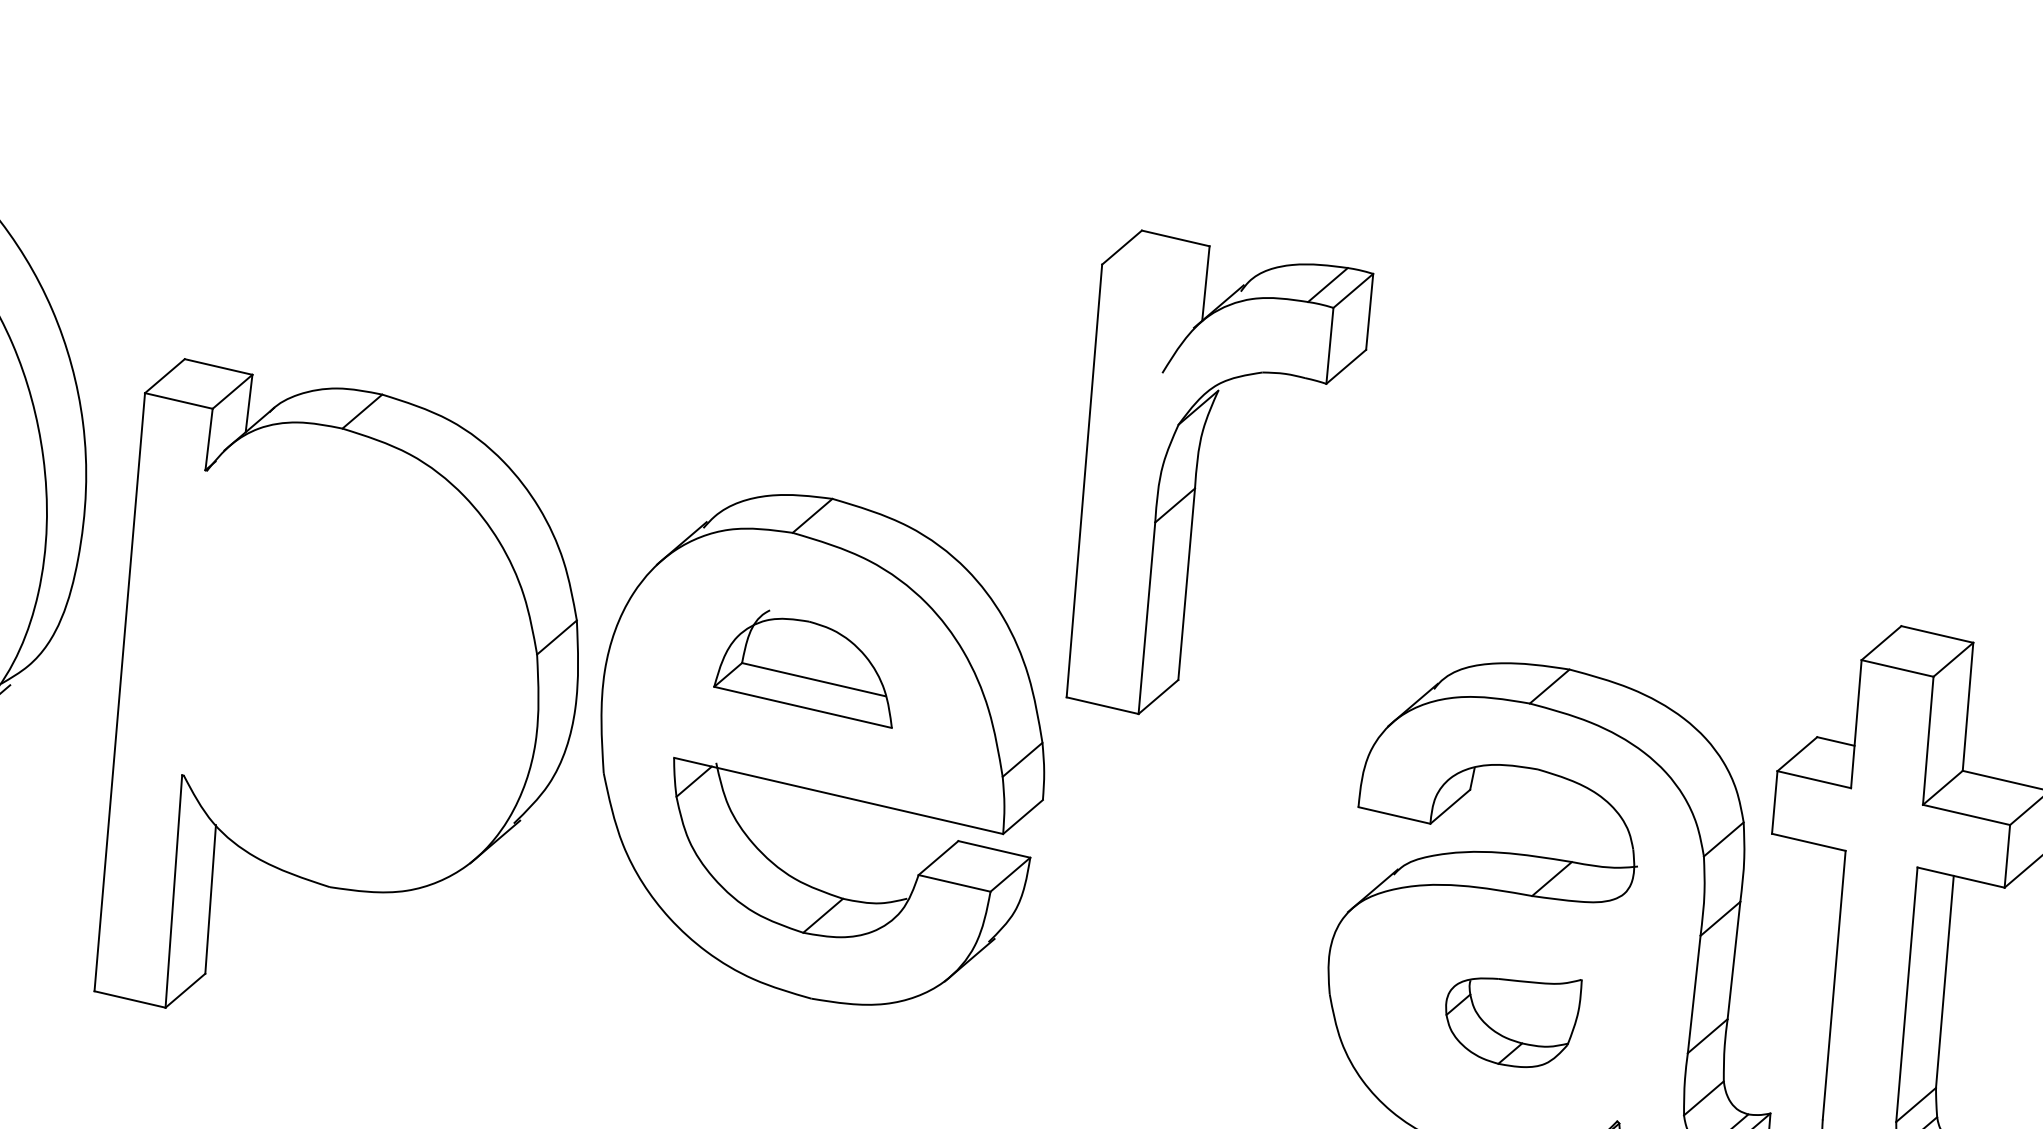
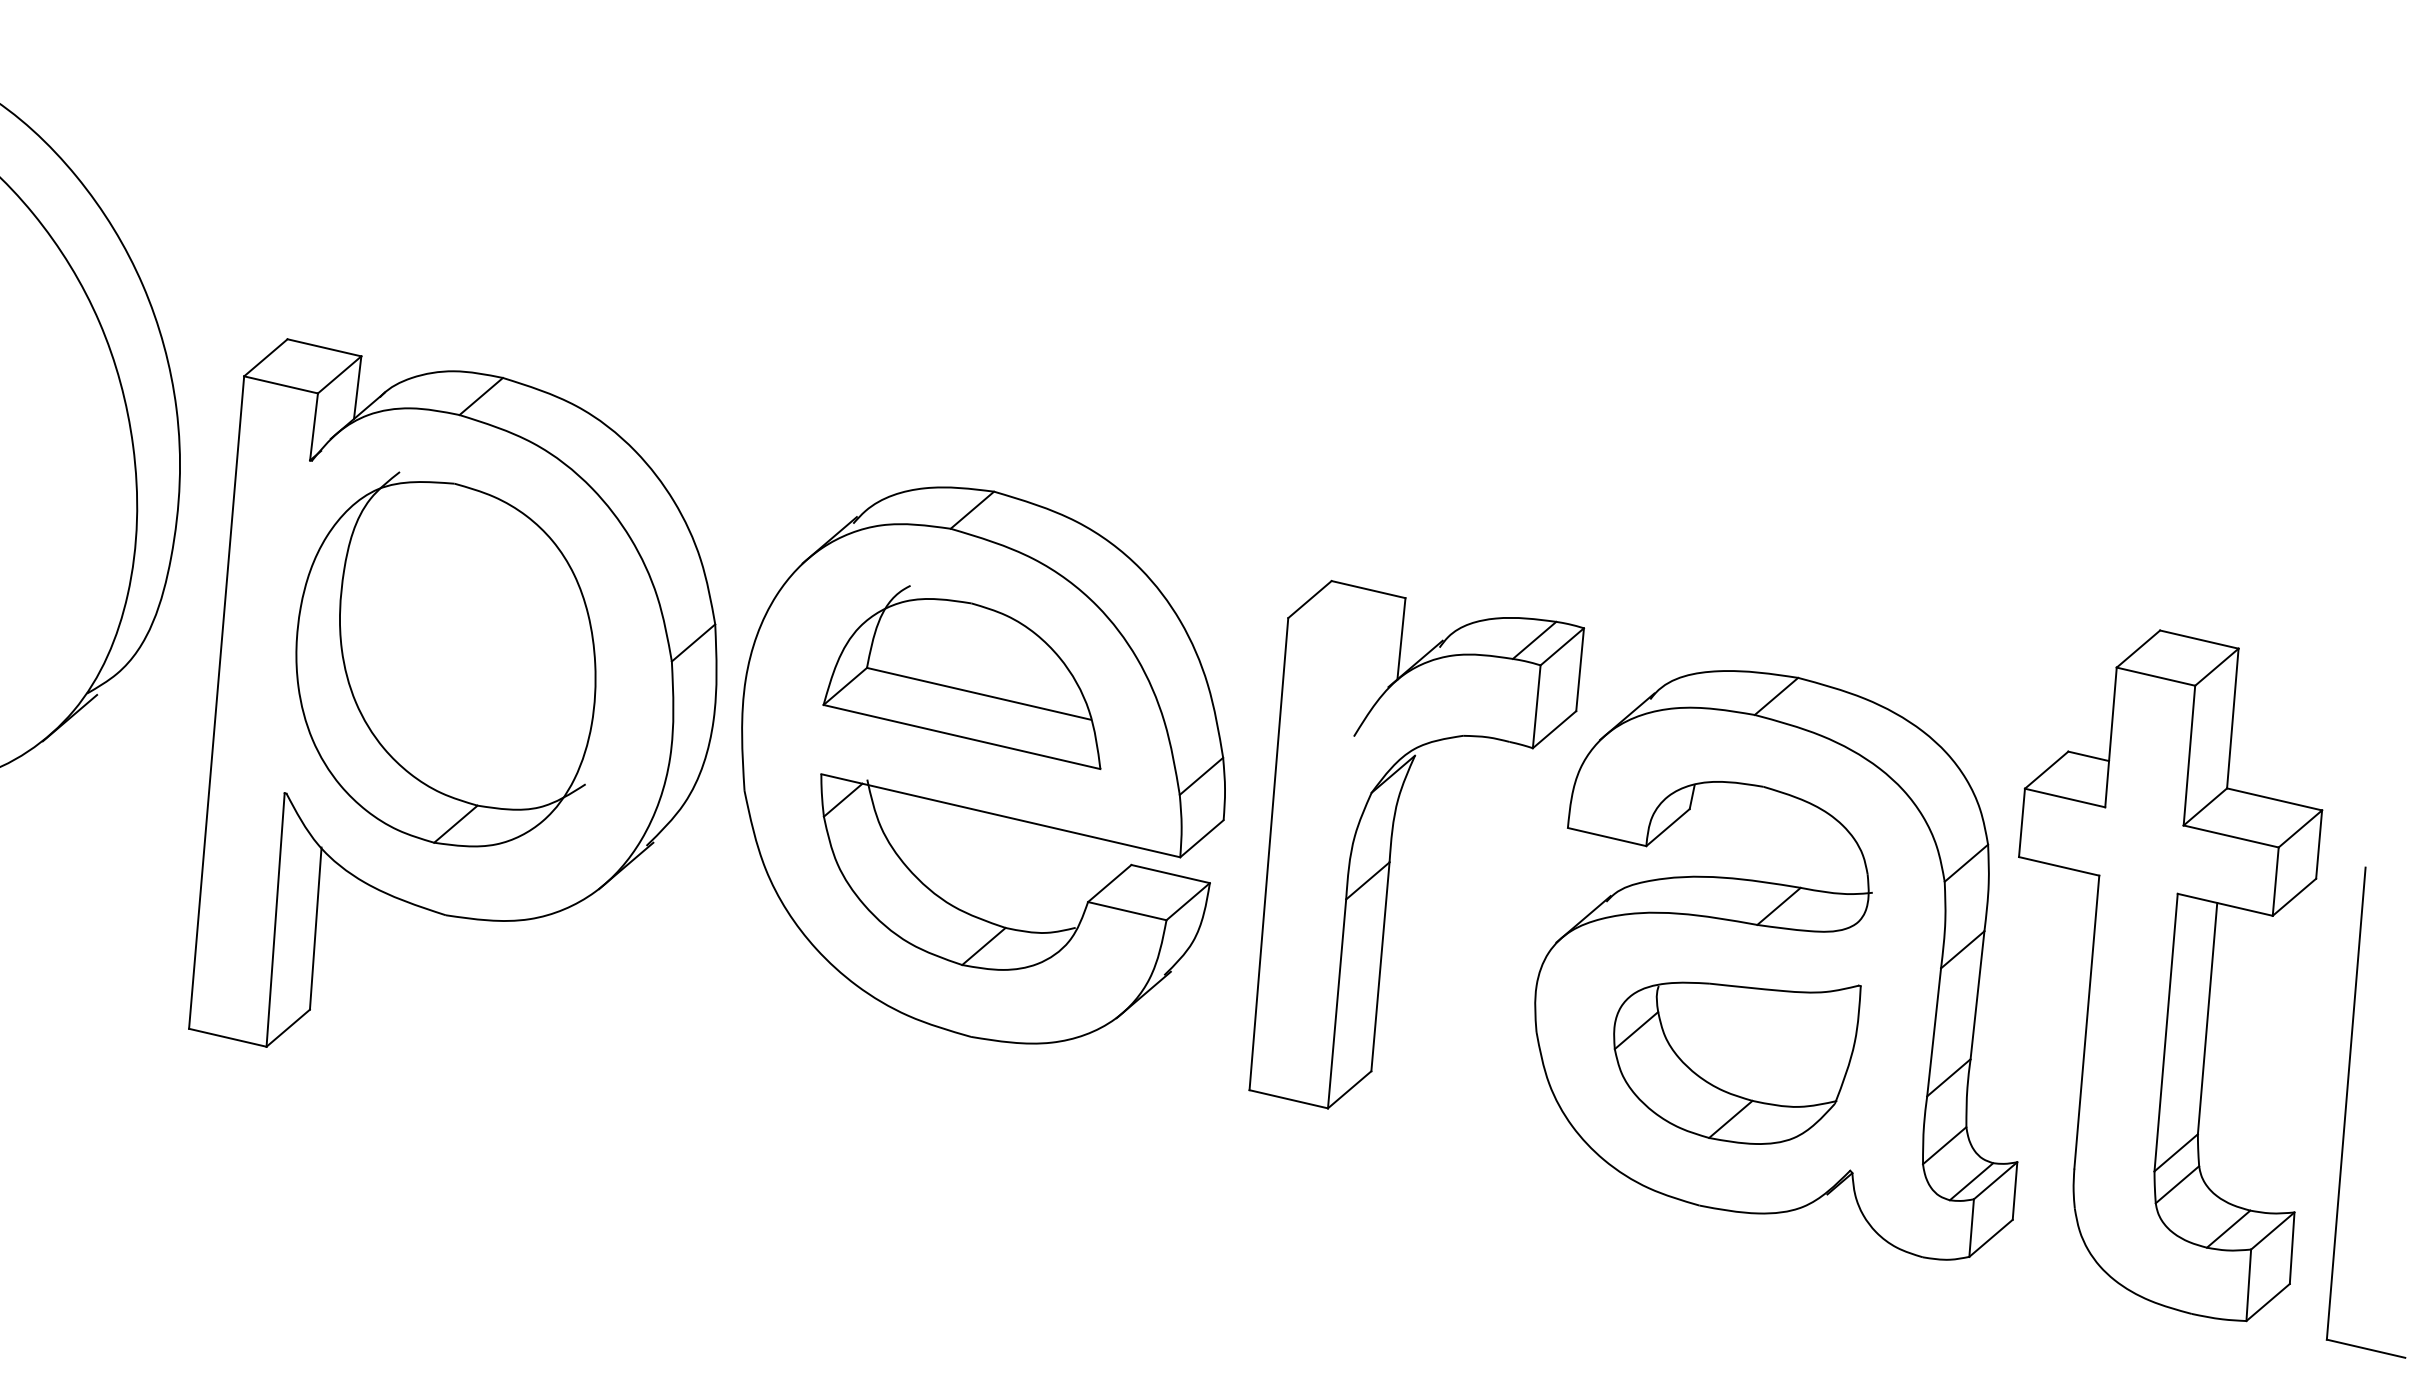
part: (1197, 469) -> (1392, 841), moved
part: (329, 652) -> (445, 659), added
part: (802, 669) -> (961, 677), size x1.43
part: (1513, 1022) -> (1737, 1062), size x1.67

